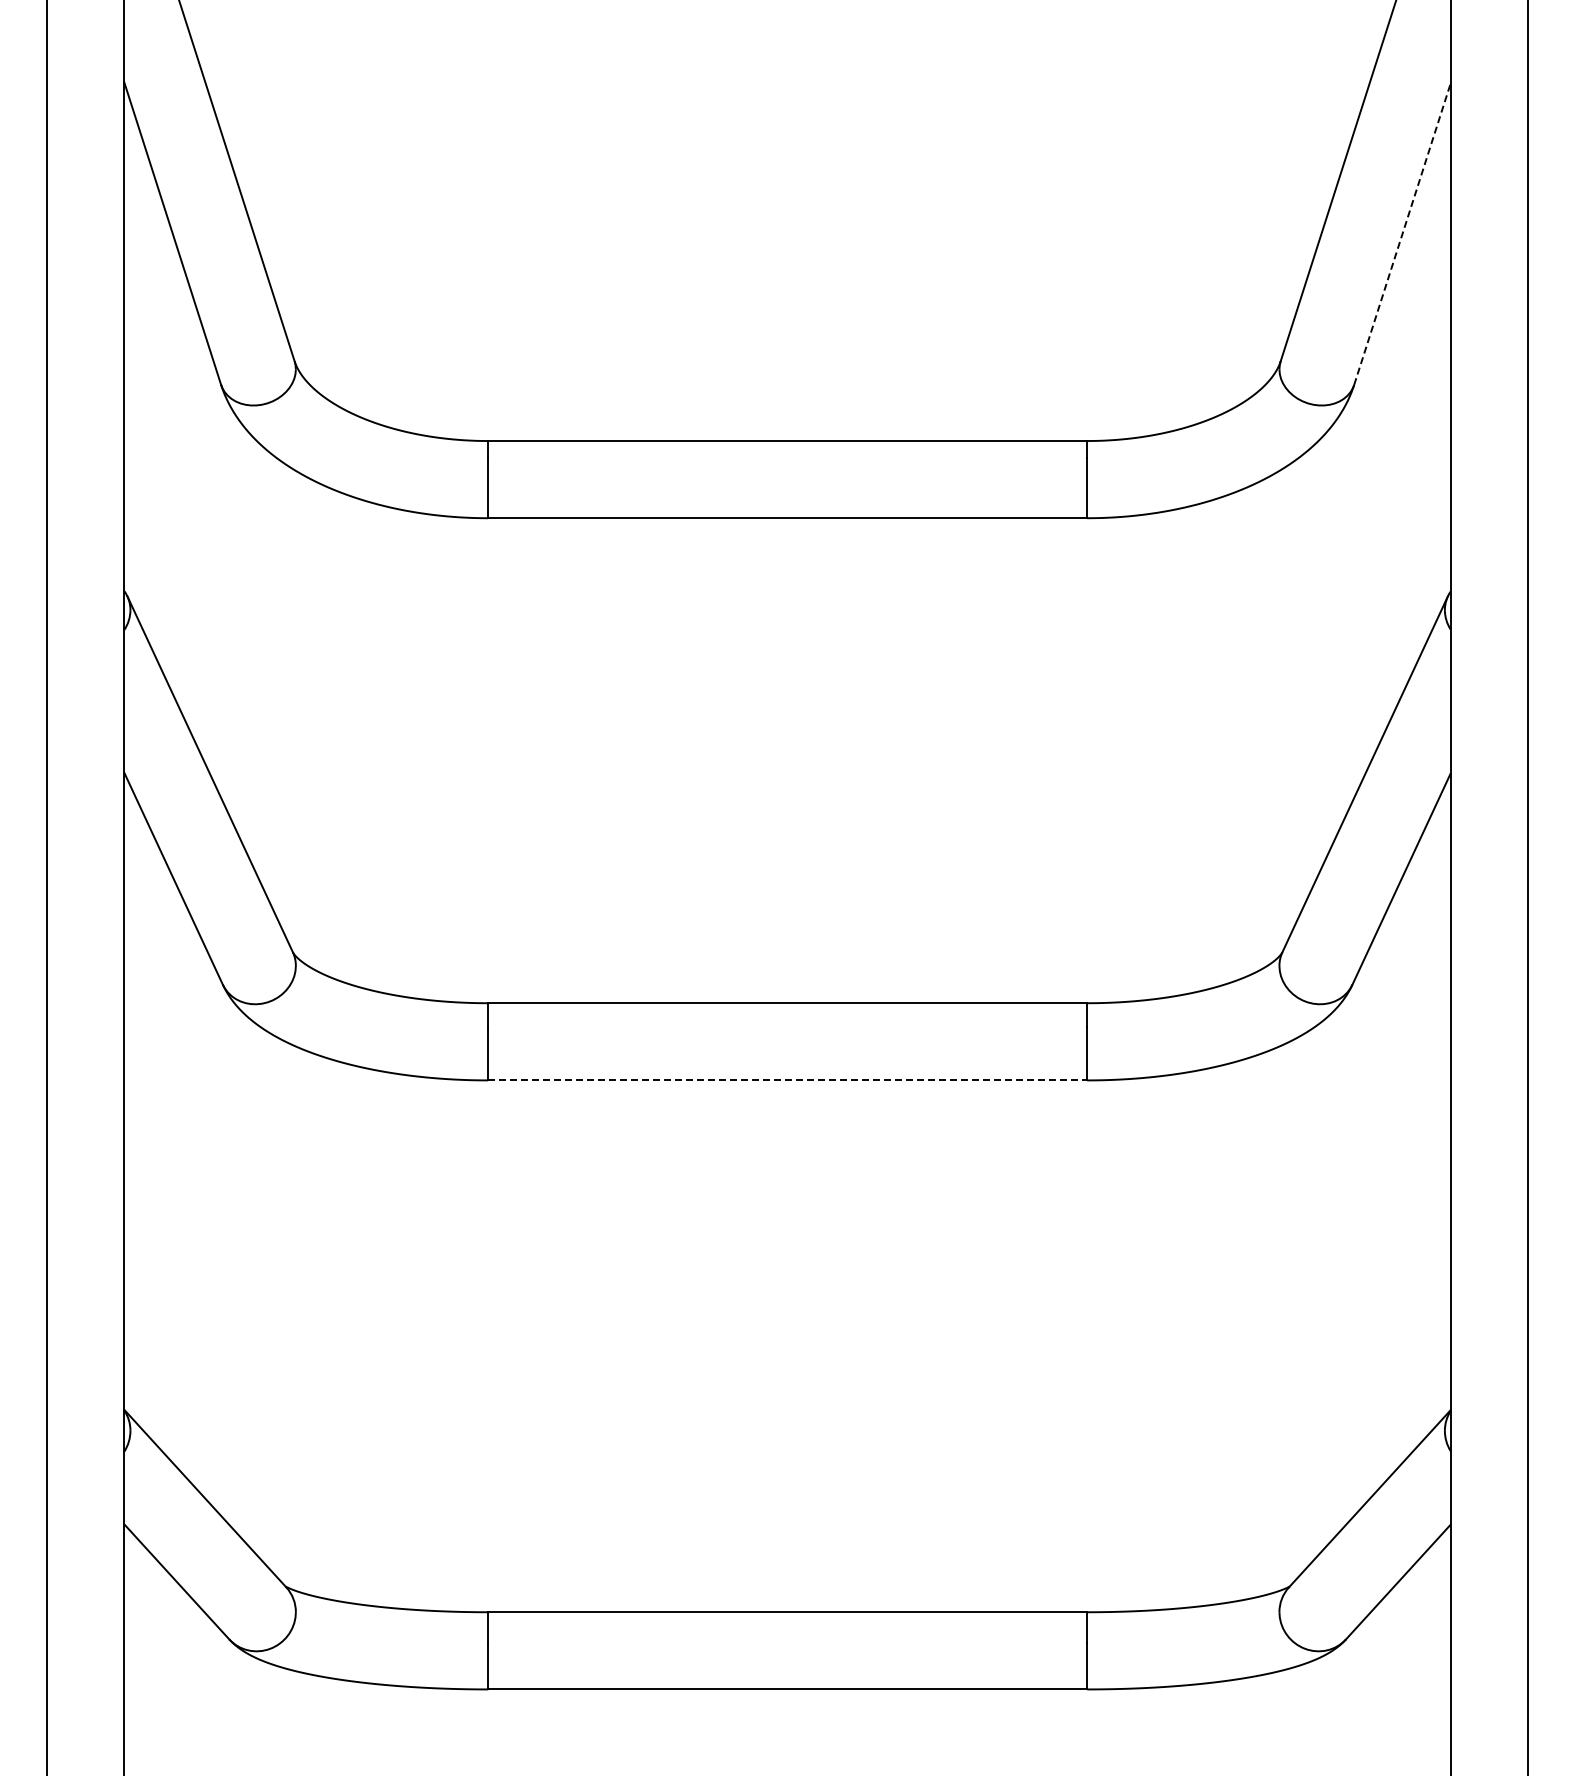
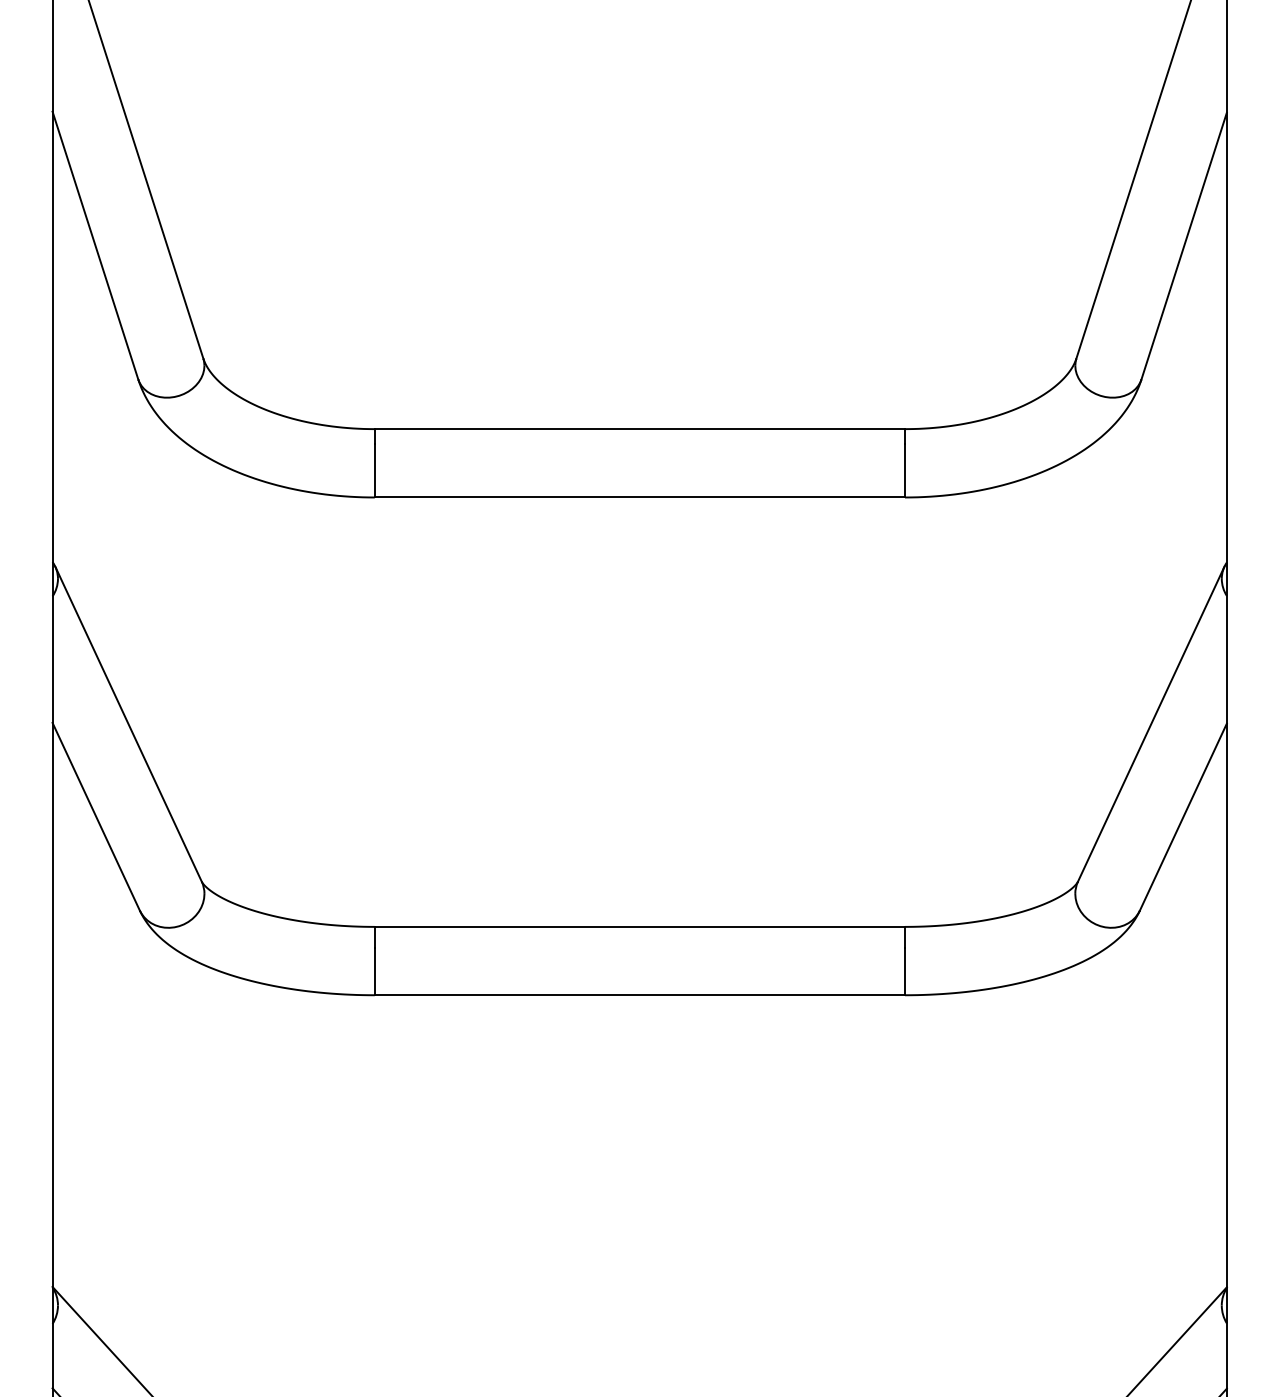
line: (1402, 233) -> (1184, 245), dashed -> solid
line: (788, 1080) -> (640, 995), dashed -> solid

